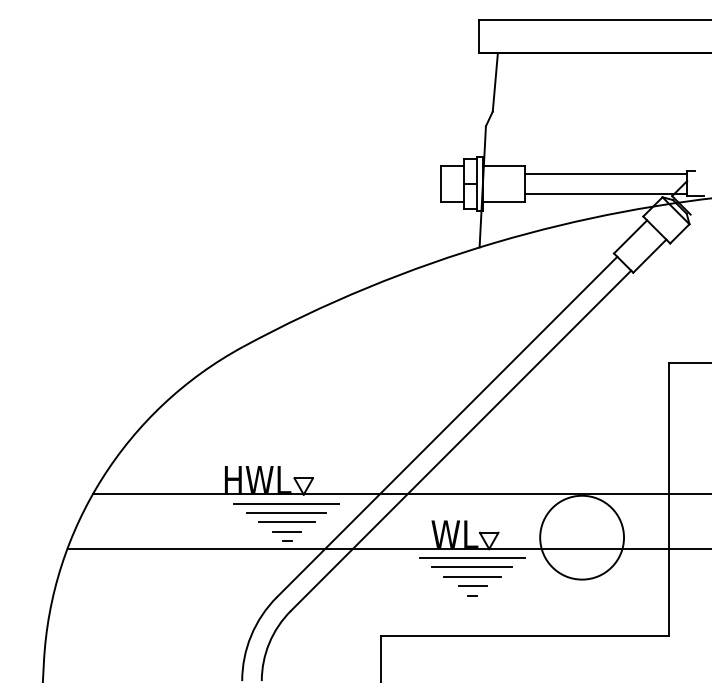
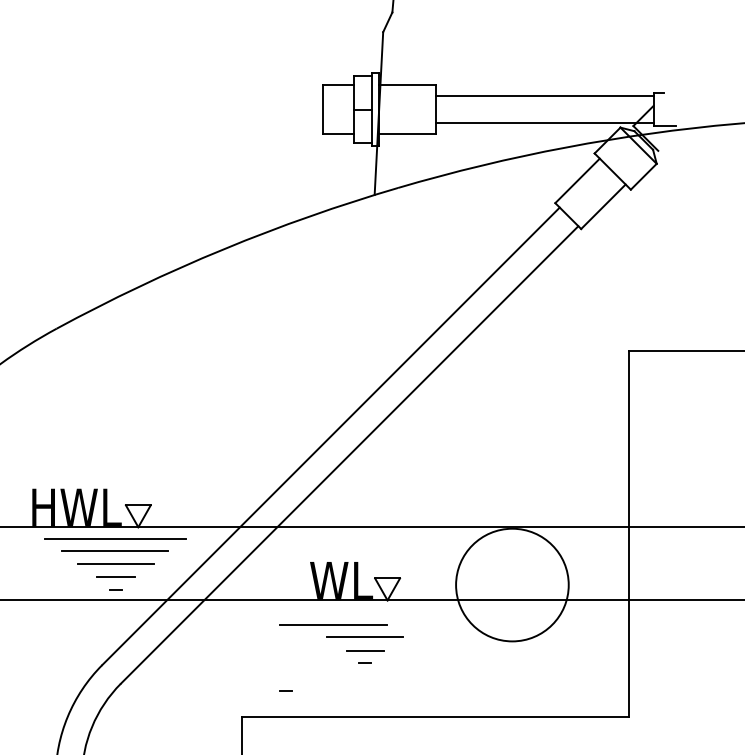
line: (471, 558) -> (363, 613), removed
line: (471, 566) -> (332, 623), moved
line: (413, 616) -> (285, 690), added

